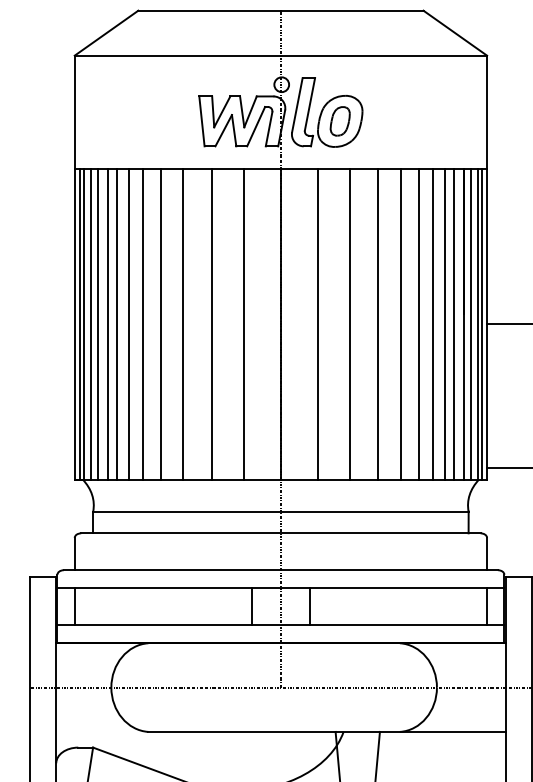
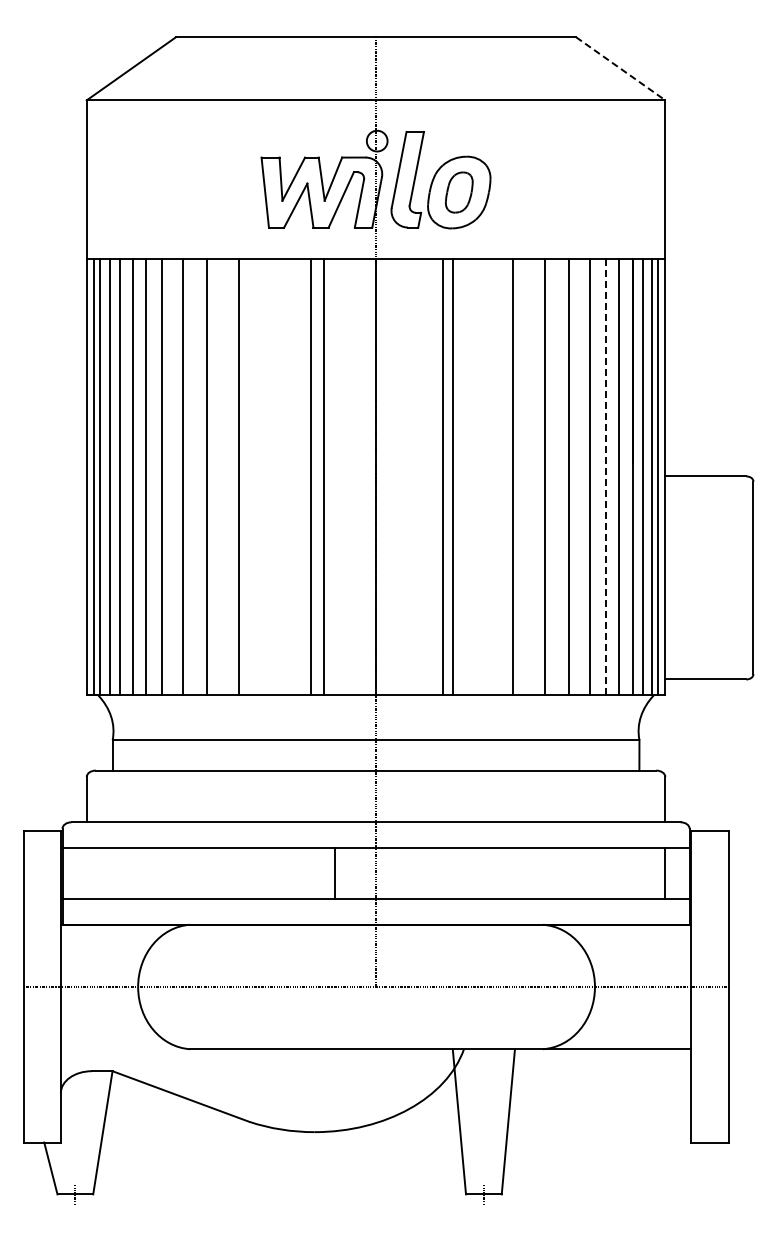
line: (455, 32) -> (620, 68), solid -> dashed
line: (211, 324) -> (310, 477), moved
line: (318, 324) -> (453, 477), moved
line: (350, 324) -> (443, 477), moved
line: (444, 324) -> (605, 477), solid -> dashed
line: (74, 606) -> (86, 873), removed
line: (309, 606) -> (416, 873), removed

